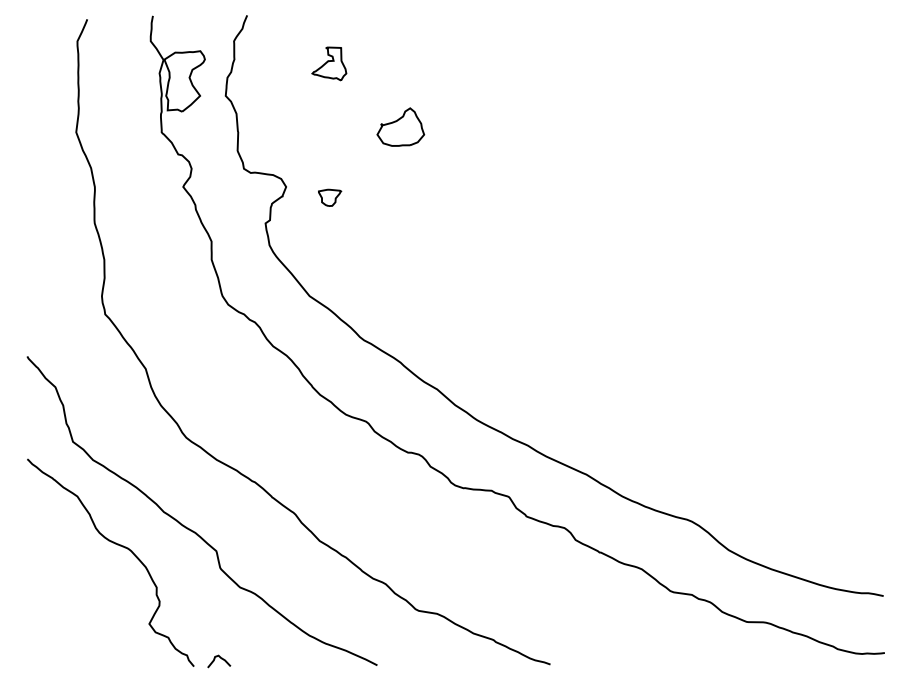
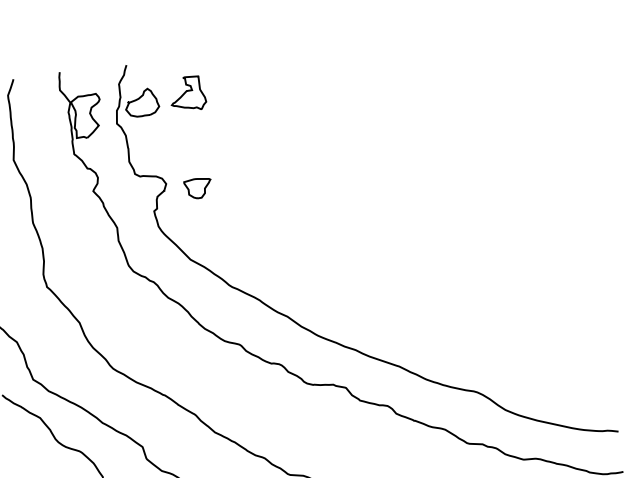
part: (329, 63) -> (188, 93), size x1.43
part: (400, 126) -> (141, 102), moved
part: (329, 197) -> (197, 188), size x1.67

